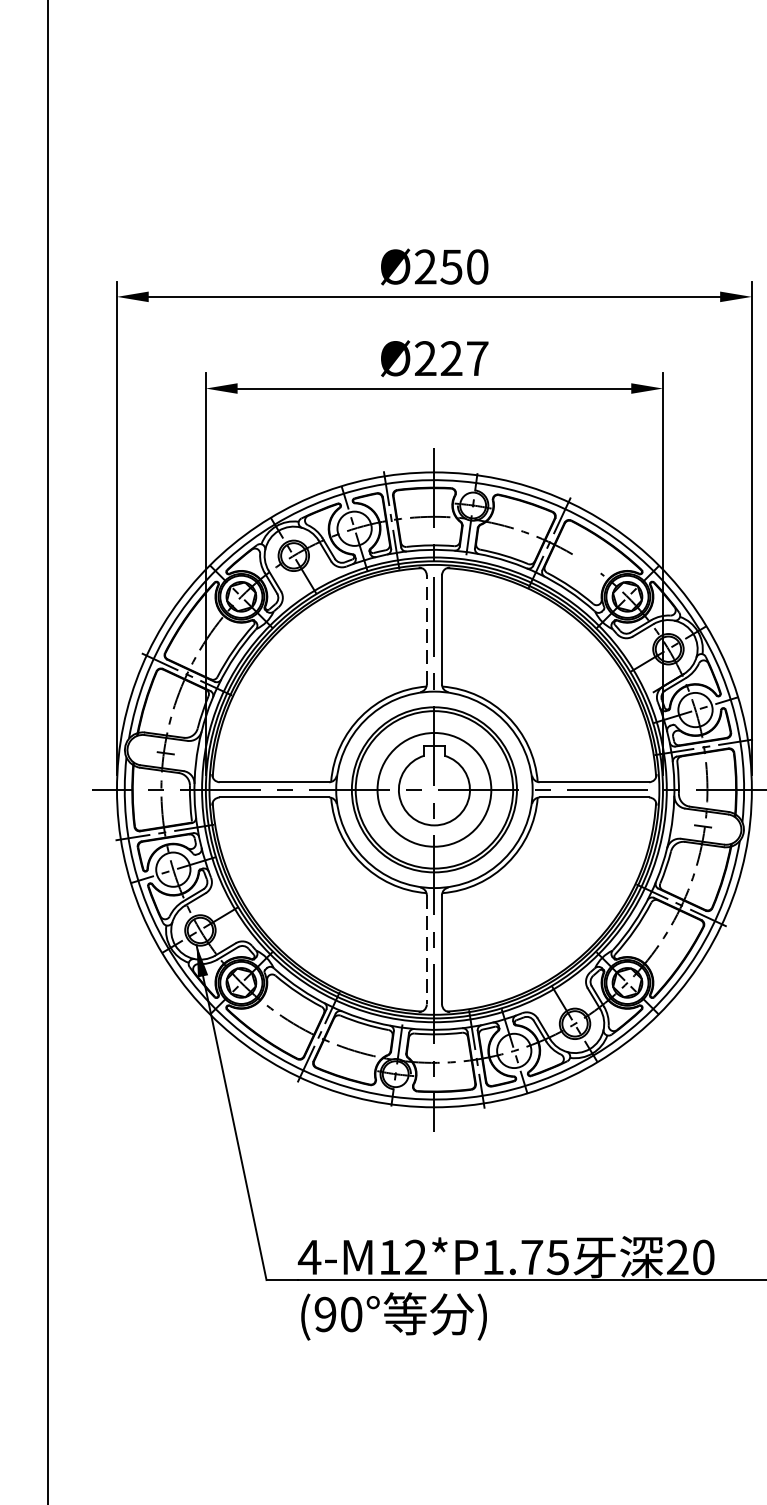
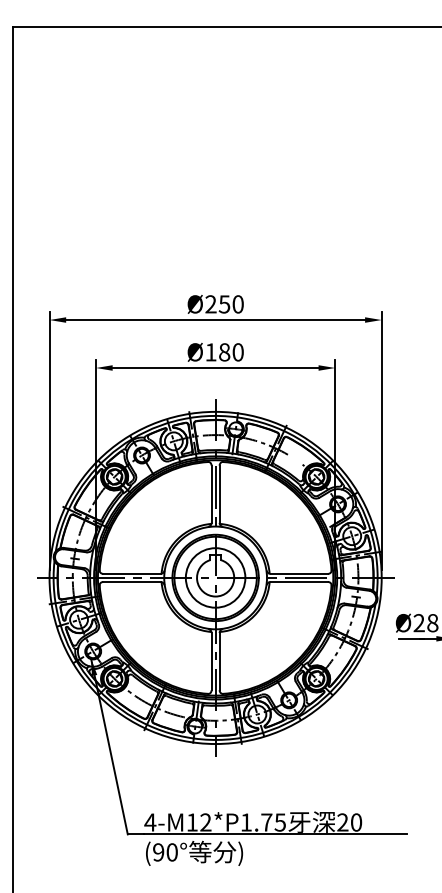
text: (451, 358) -> (224, 352), Ø227 -> Ø180
line: (426, 630) -> (211, 494), dashed -> solid
line: (426, 949) -> (211, 661), dashed -> solid

